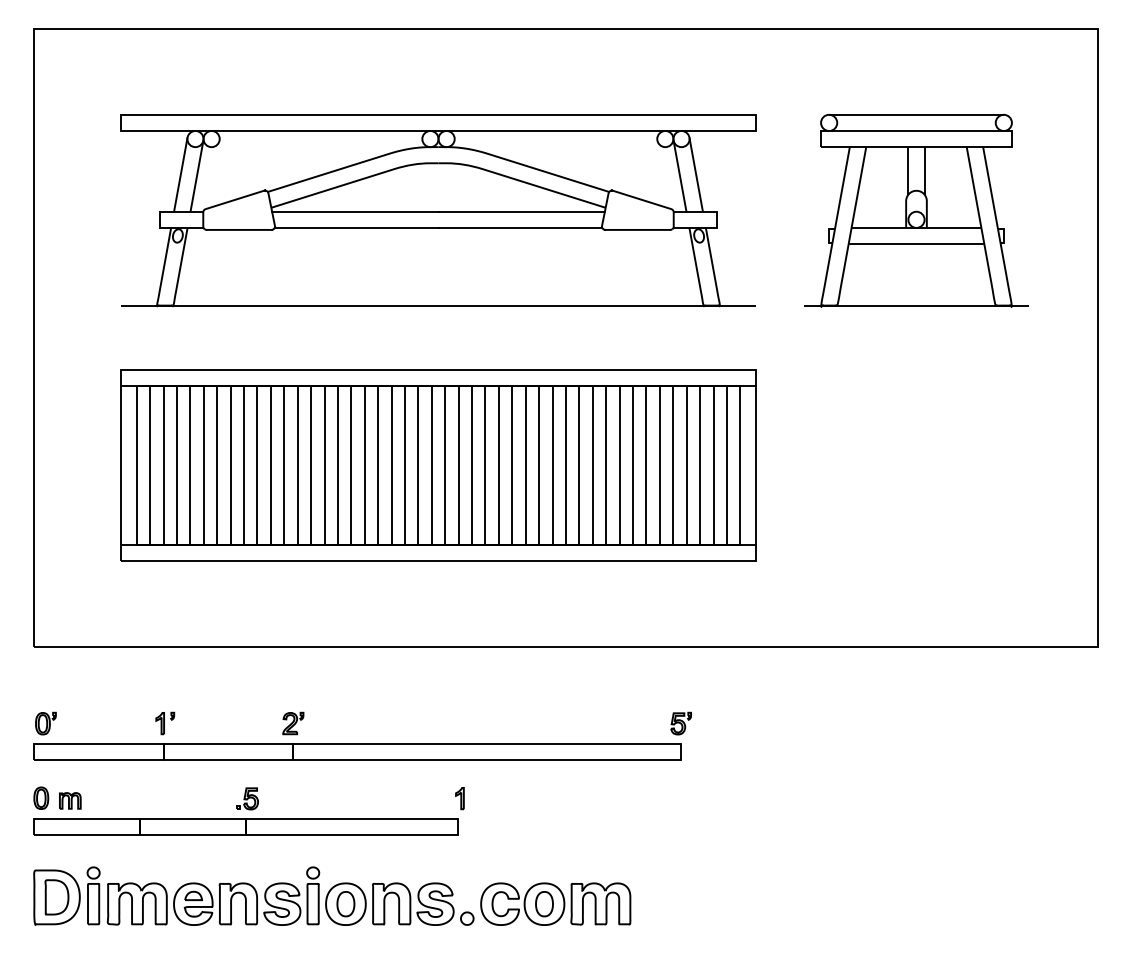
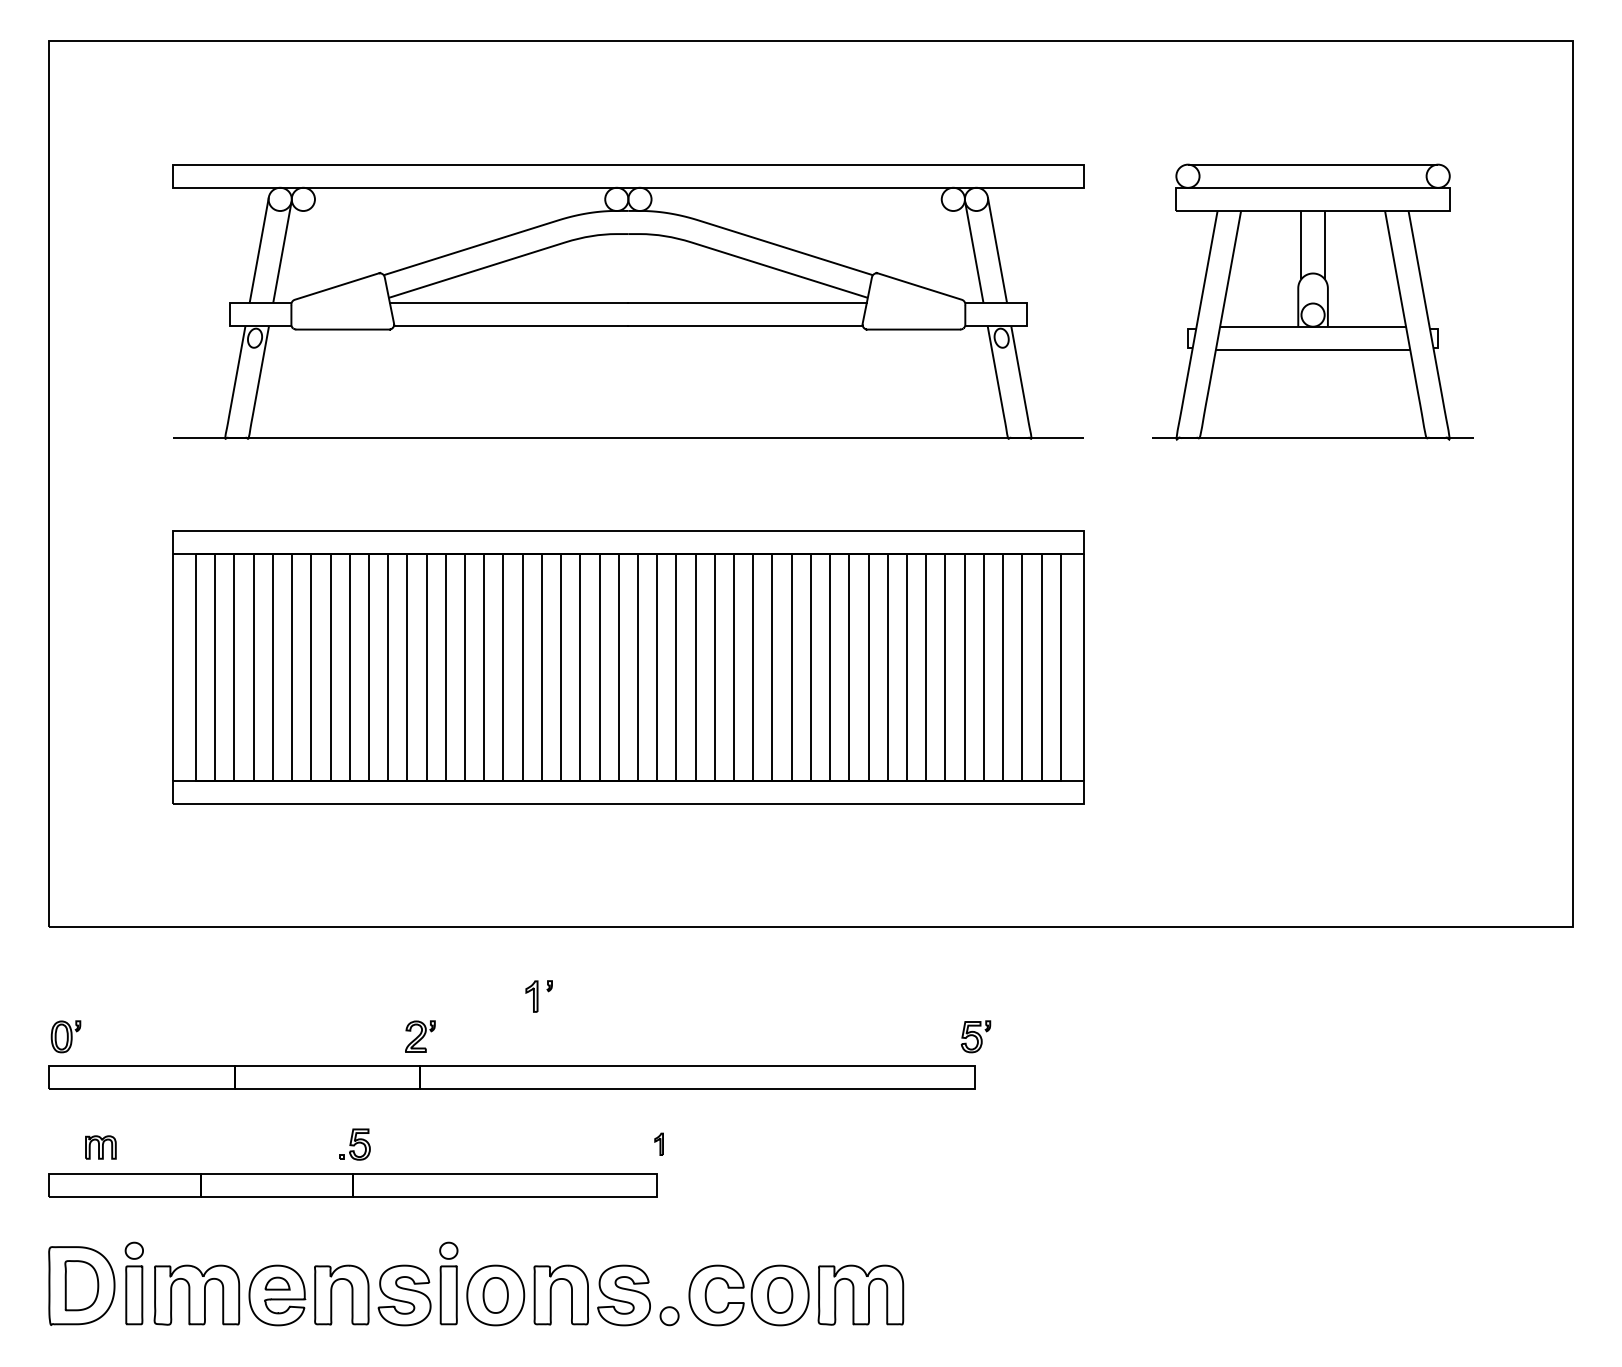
part: (165, 723) -> (539, 996), moved
part: (41, 797) -> (59, 1142), removed
part: (459, 798) -> (658, 1144), size x0.7

